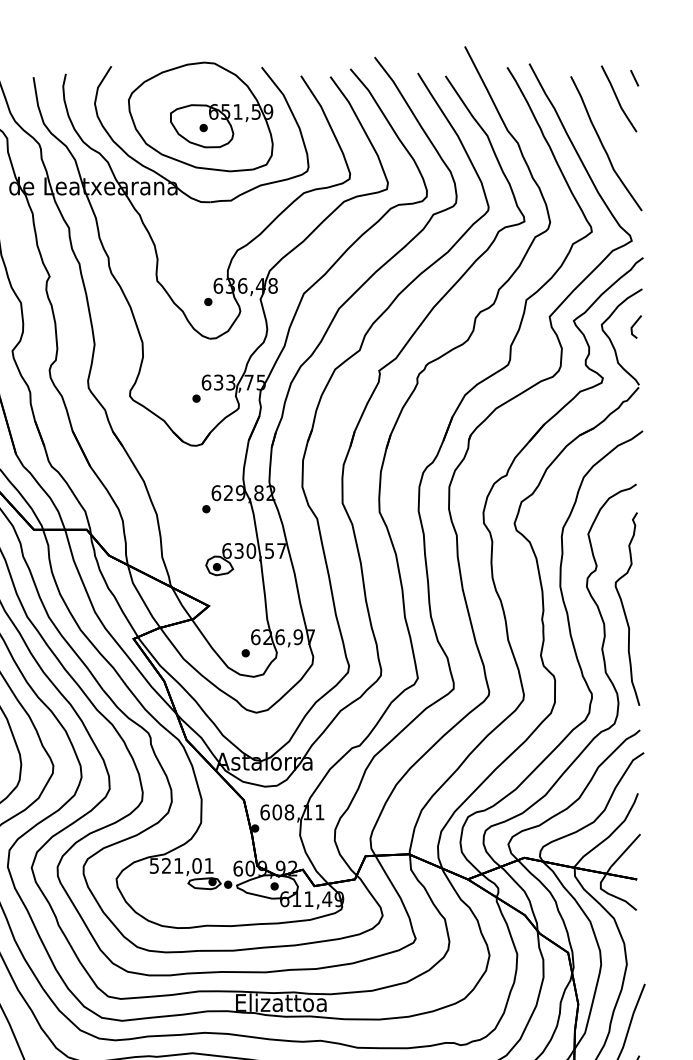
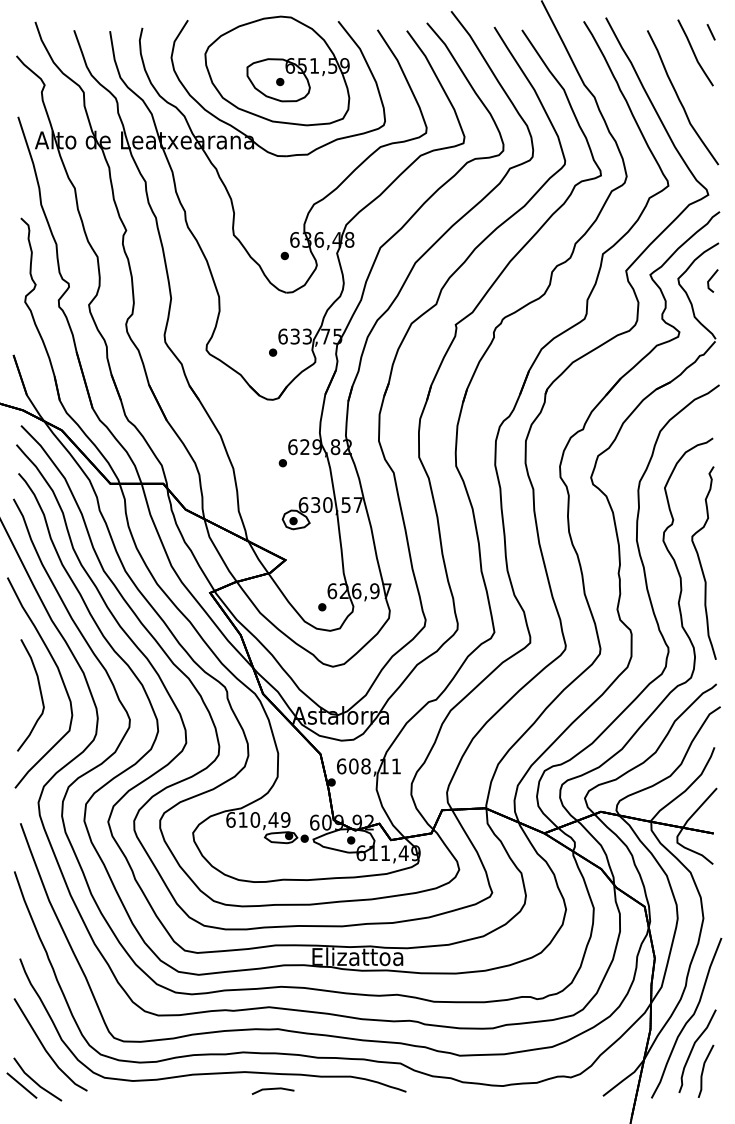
text: (181, 865) -> (258, 819), 521,01 -> 610,49

